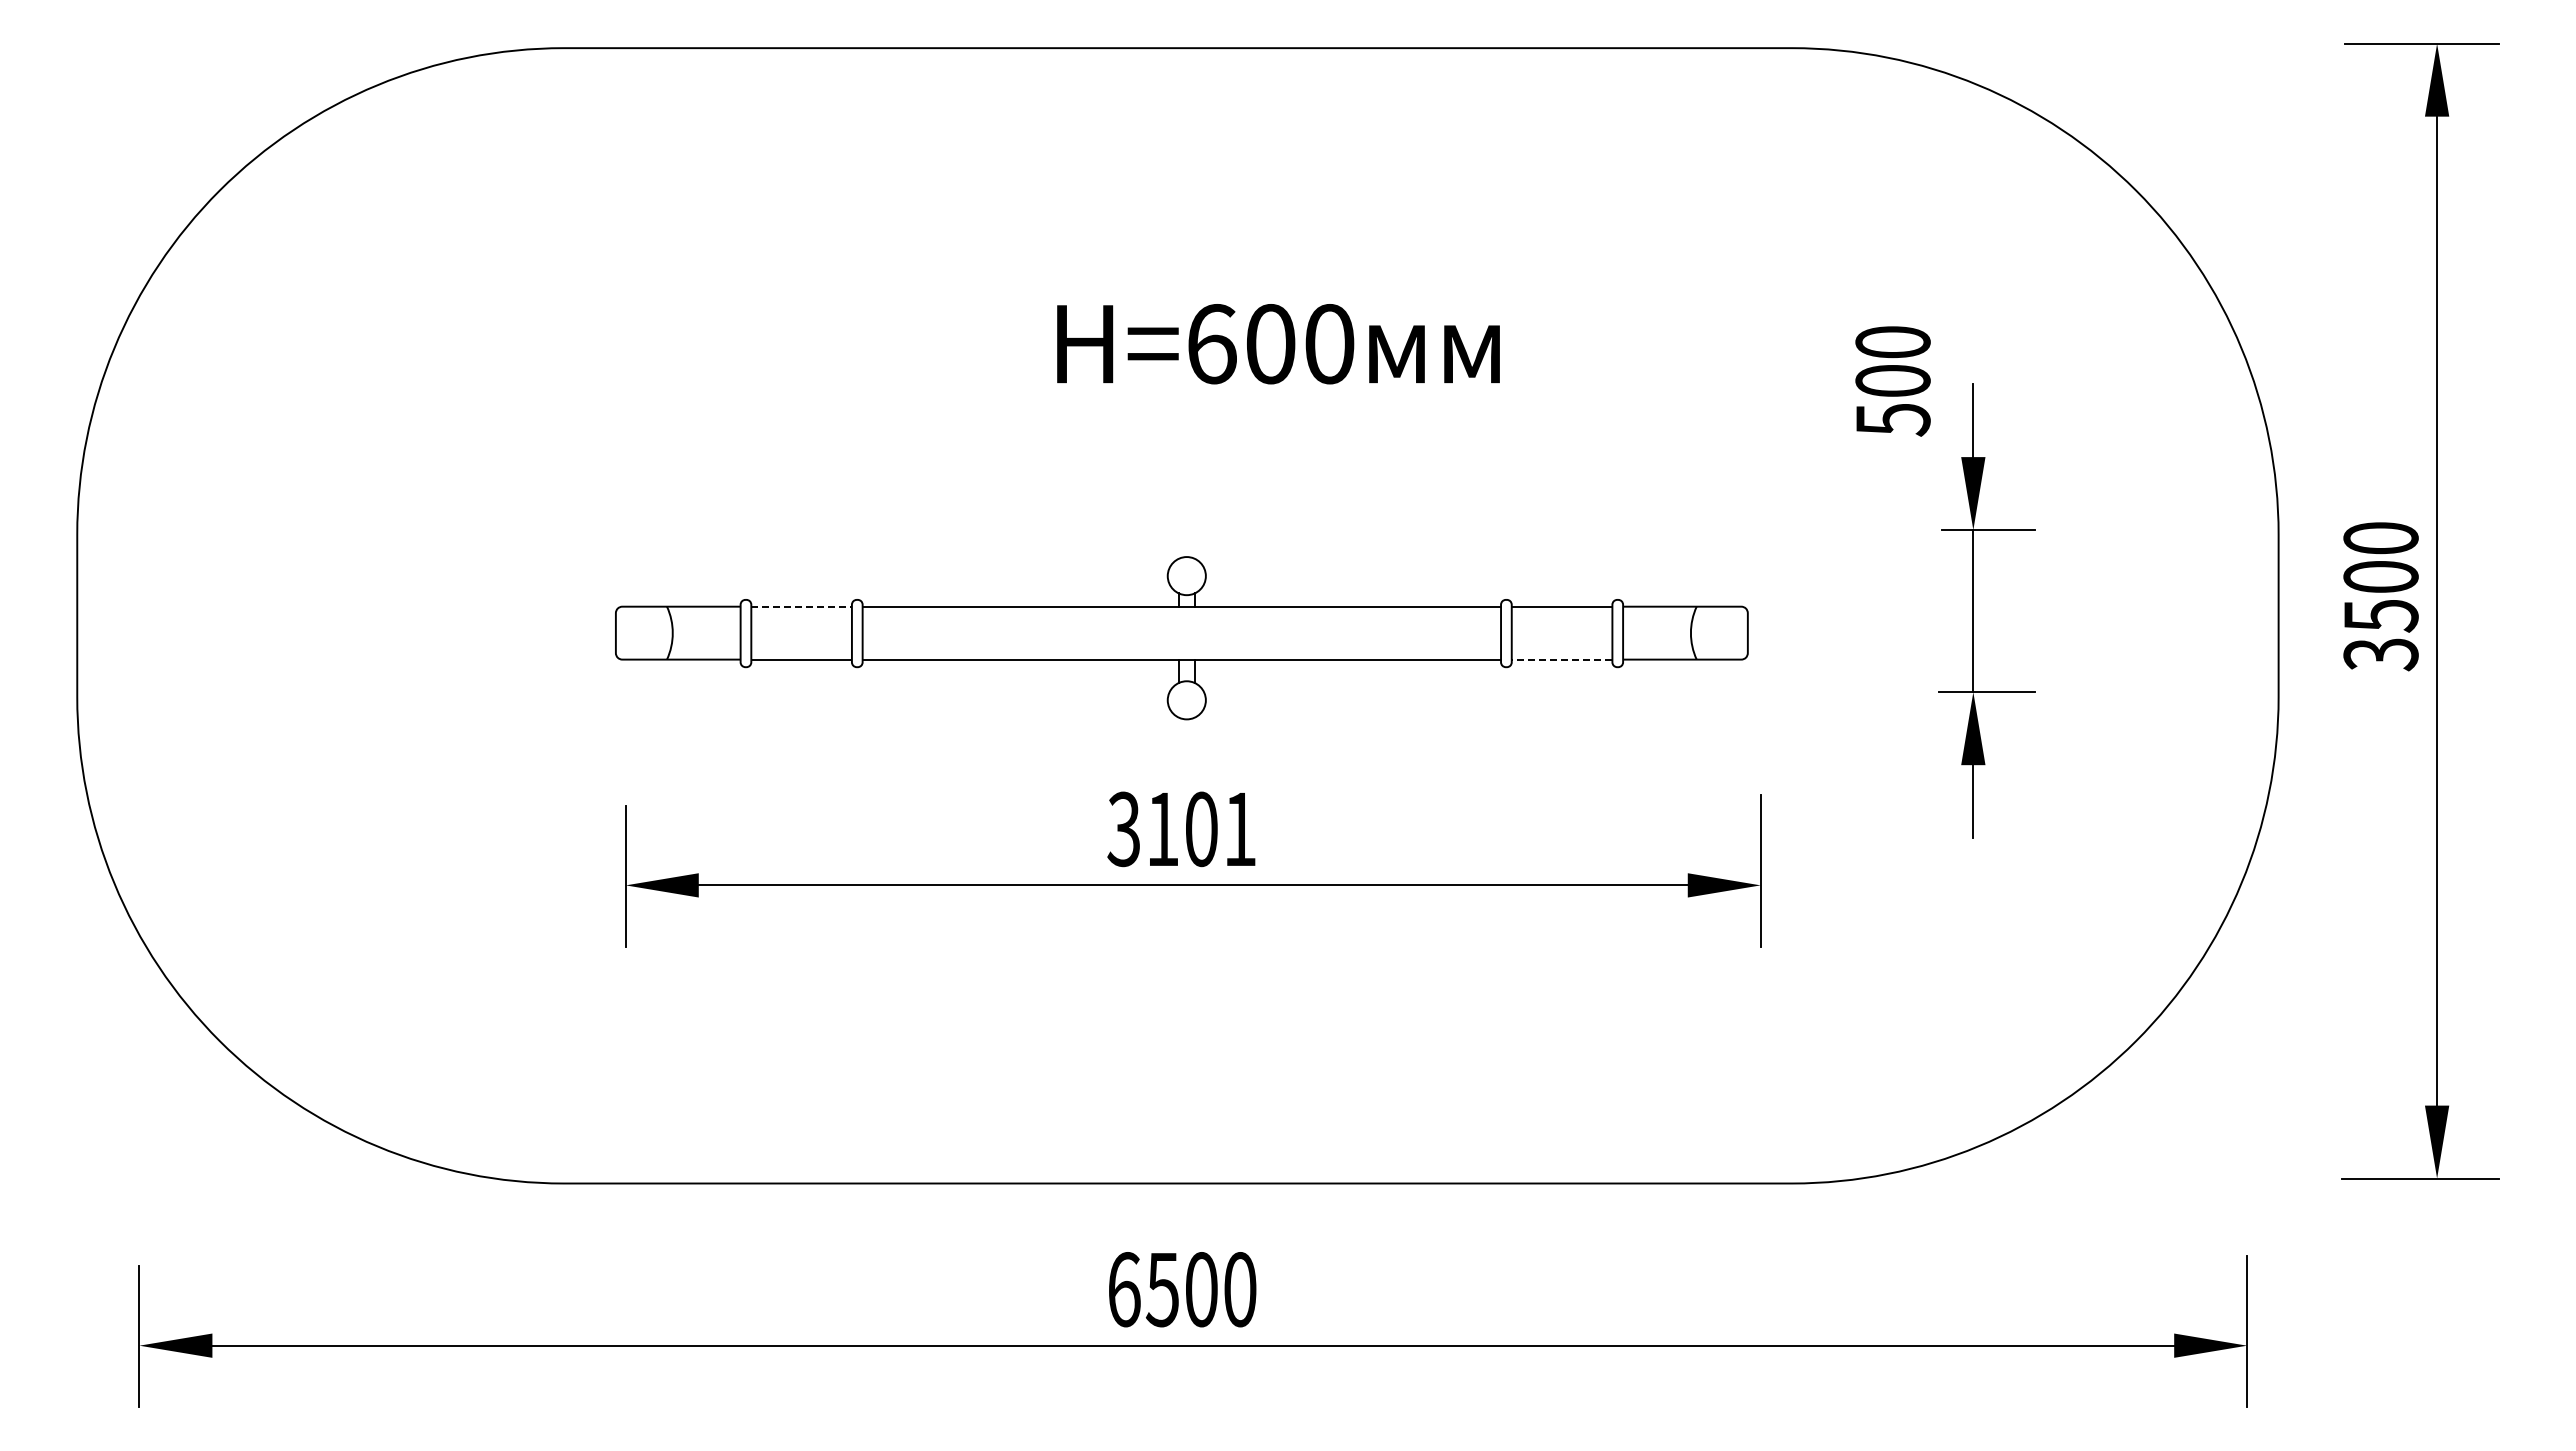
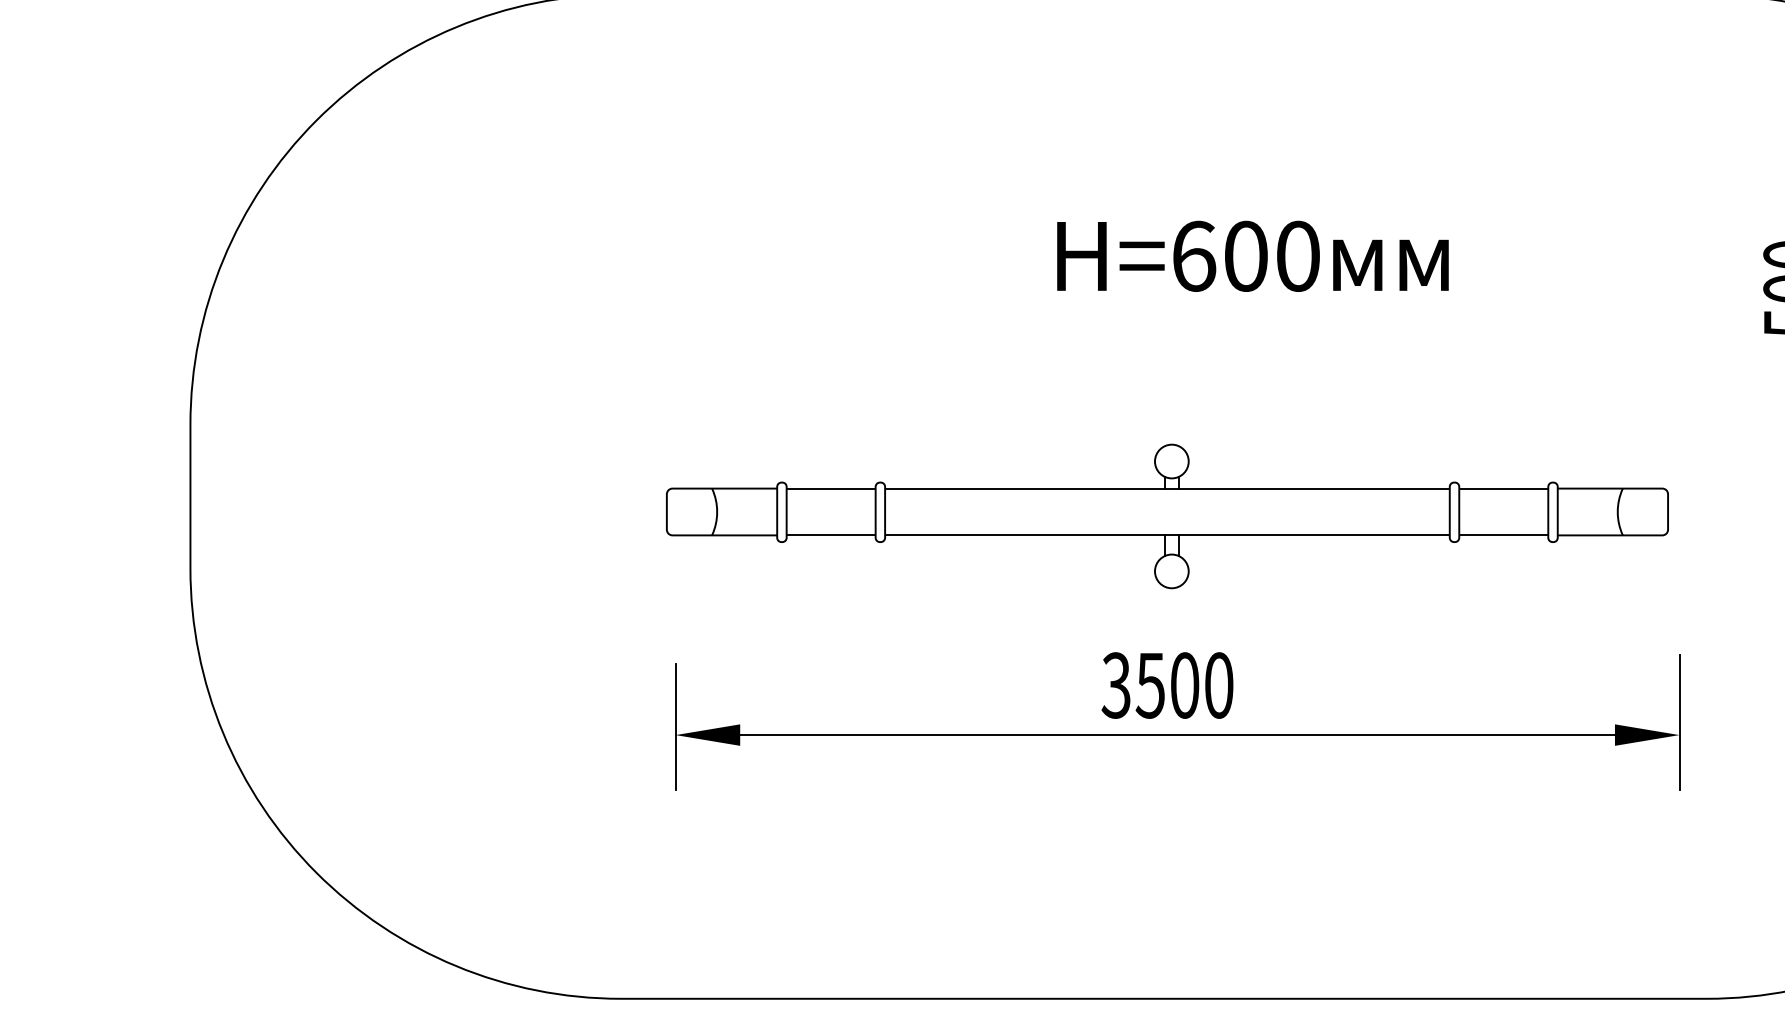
line: (802, 606) -> (831, 488), dashed -> solid
line: (1561, 659) -> (1503, 535), dashed -> solid
text: (1200, 829) -> (1183, 685), 3101 -> 3500

